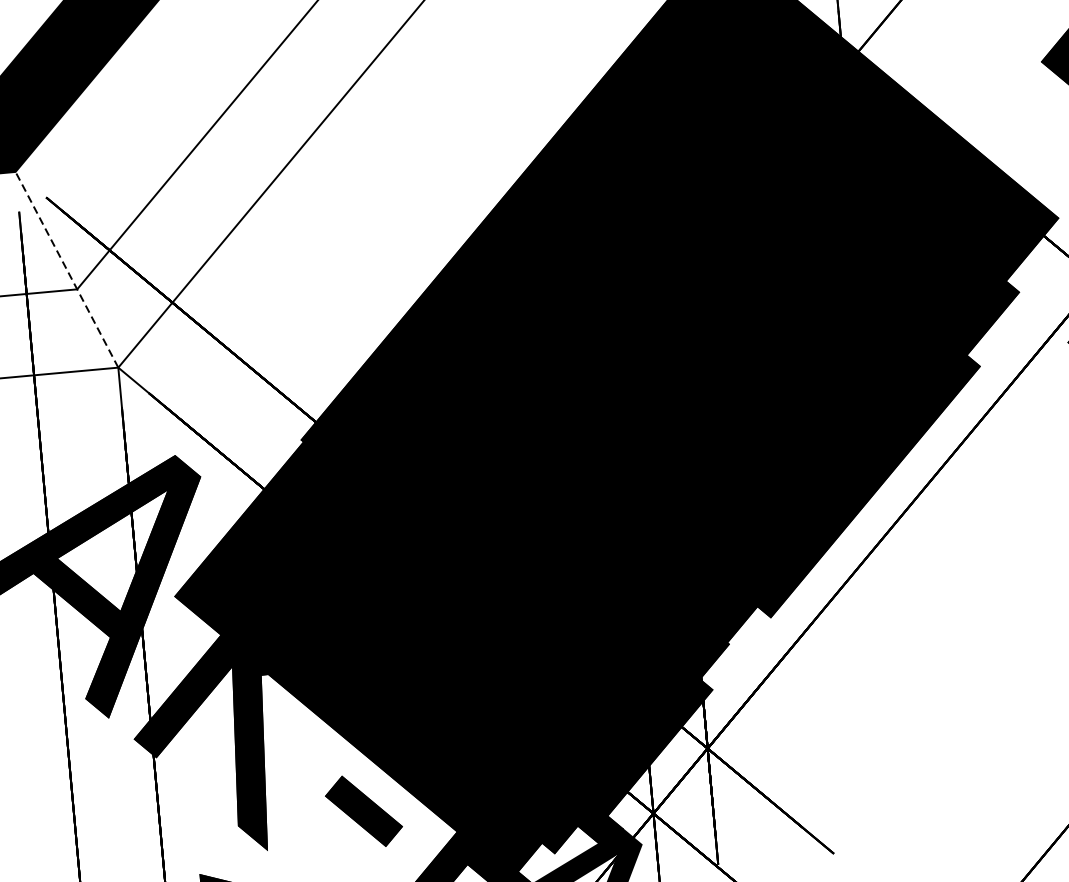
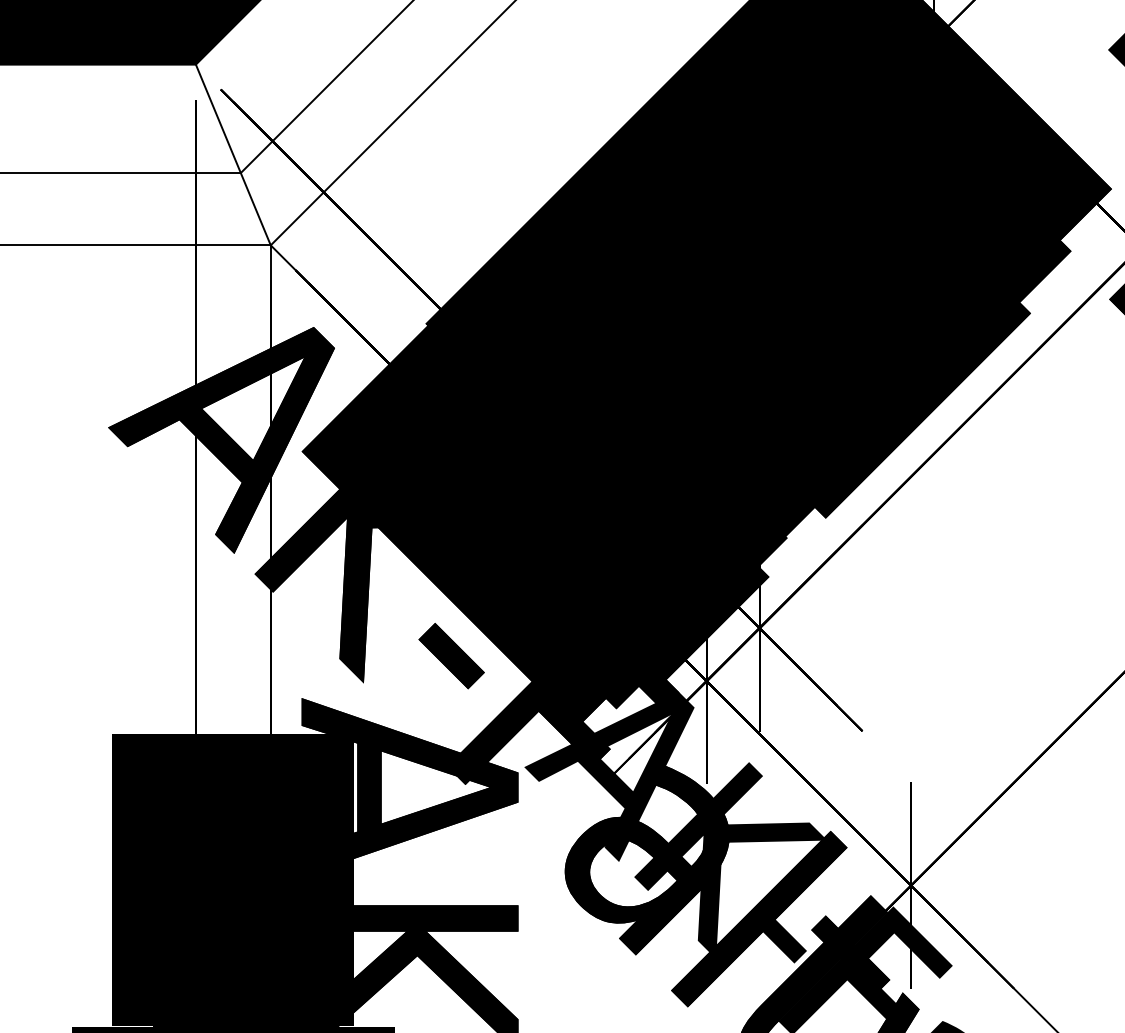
line: (67, 270) -> (233, 155), dashed -> solid

